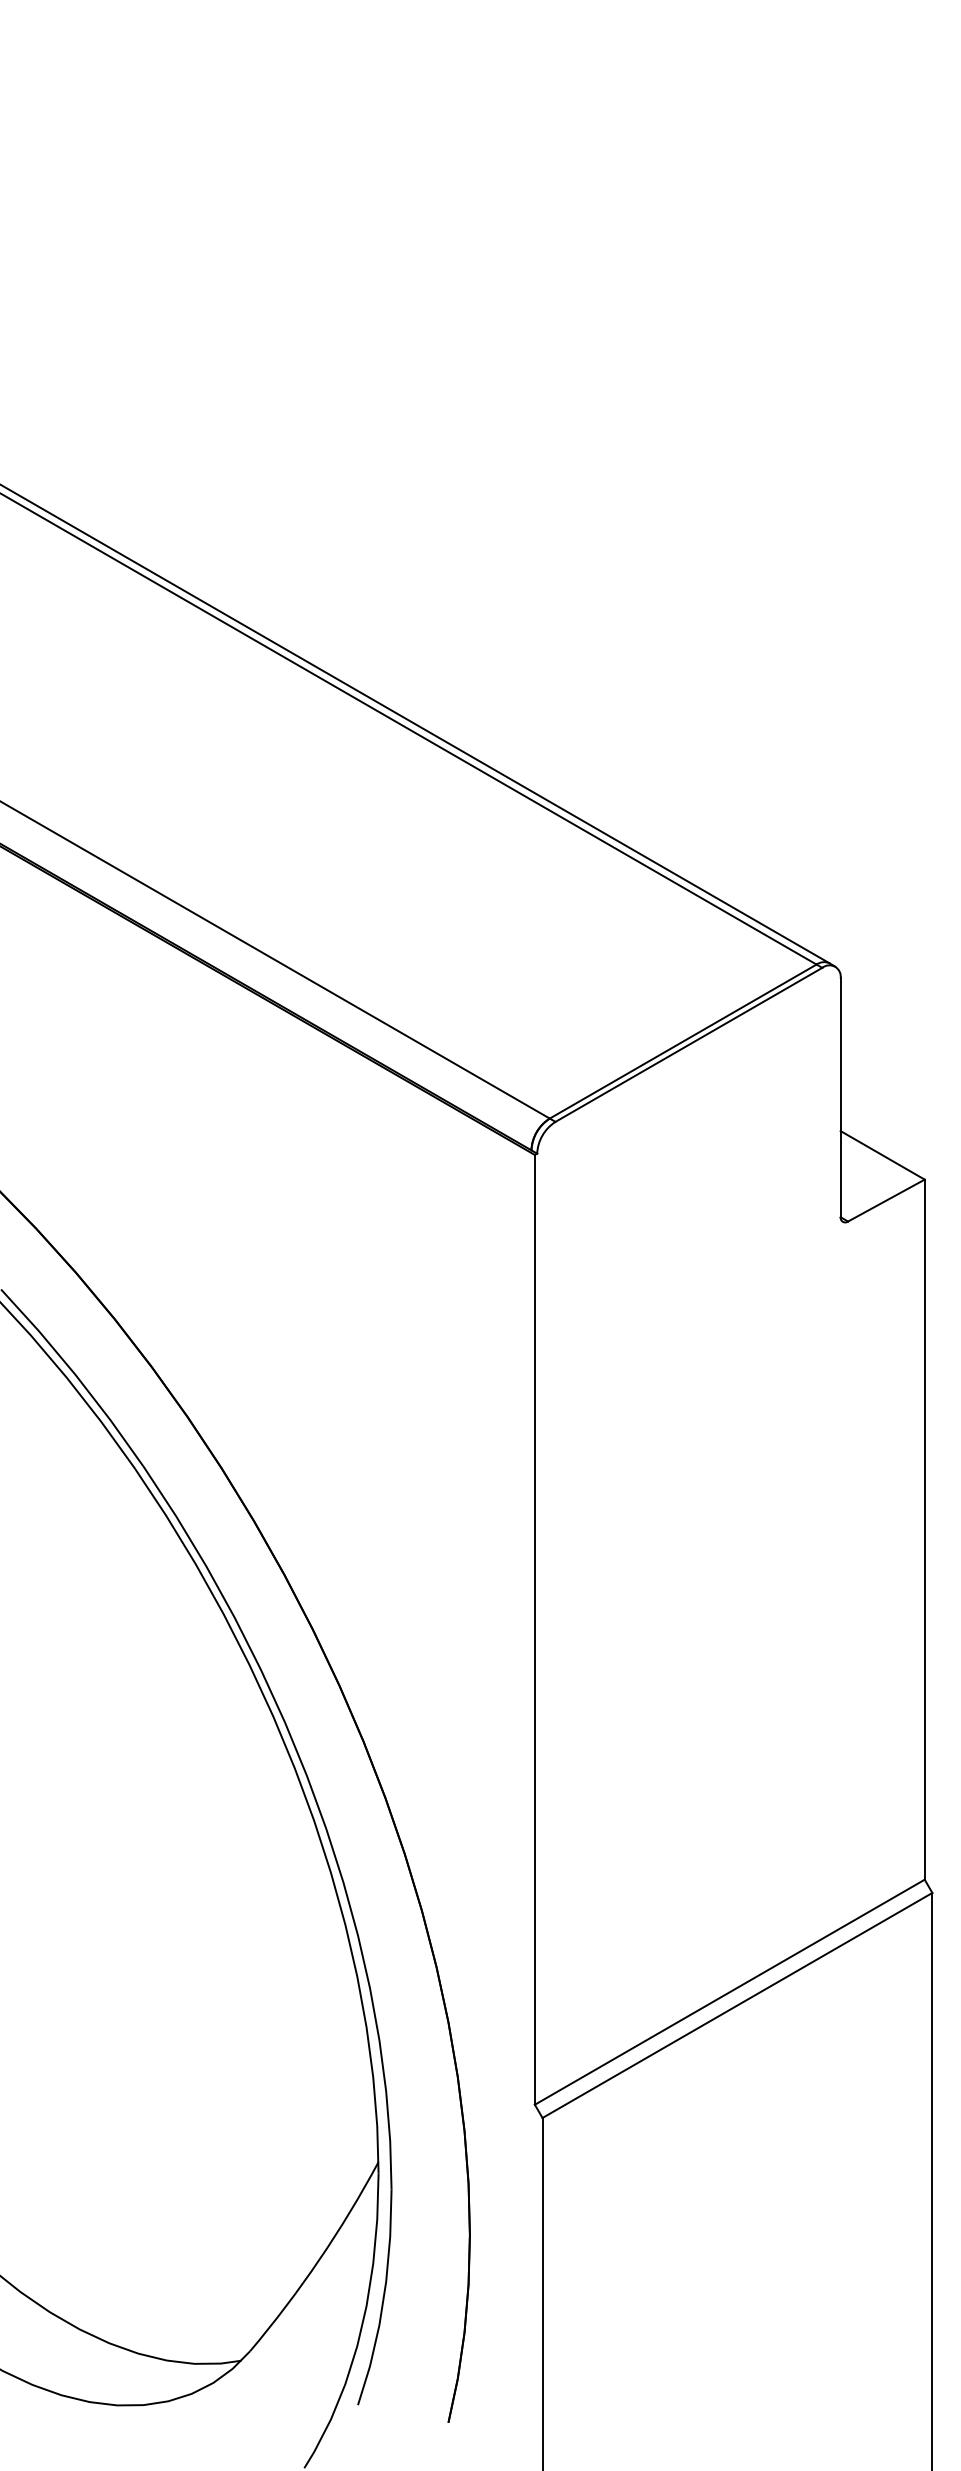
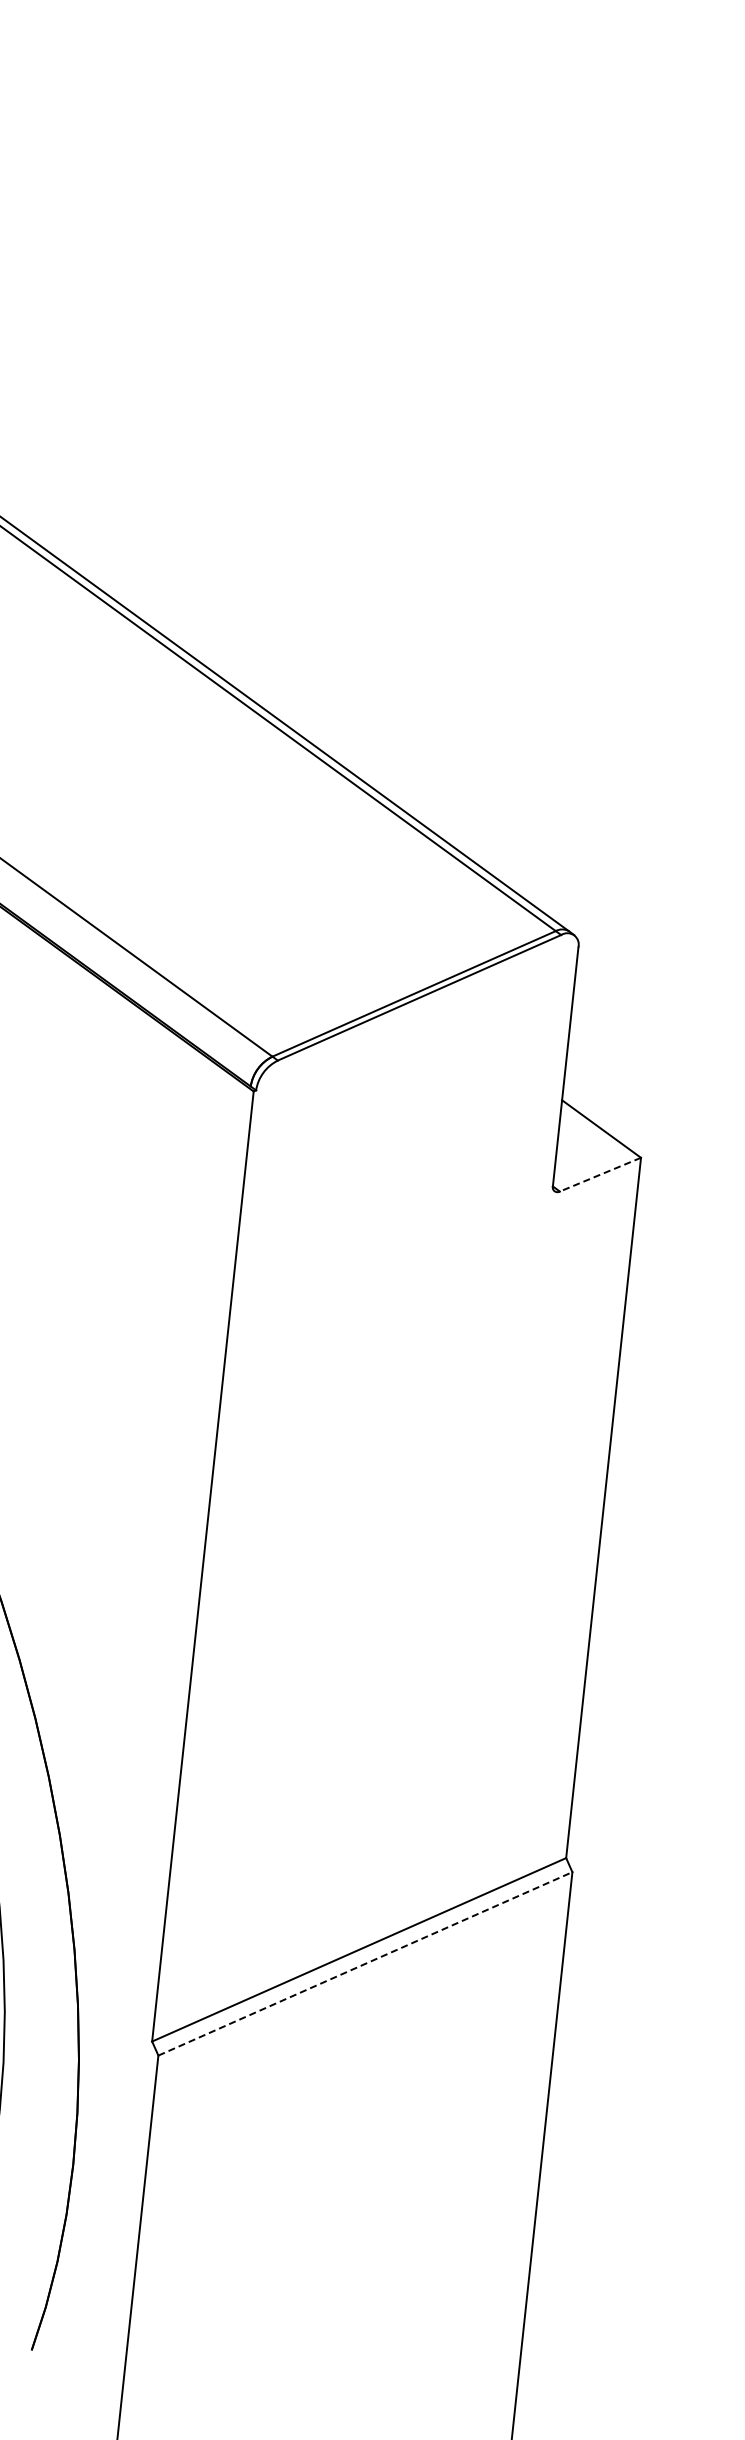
line: (886, 1200) -> (600, 1174), solid -> dashed
line: (737, 2005) -> (365, 1963), solid -> dashed

